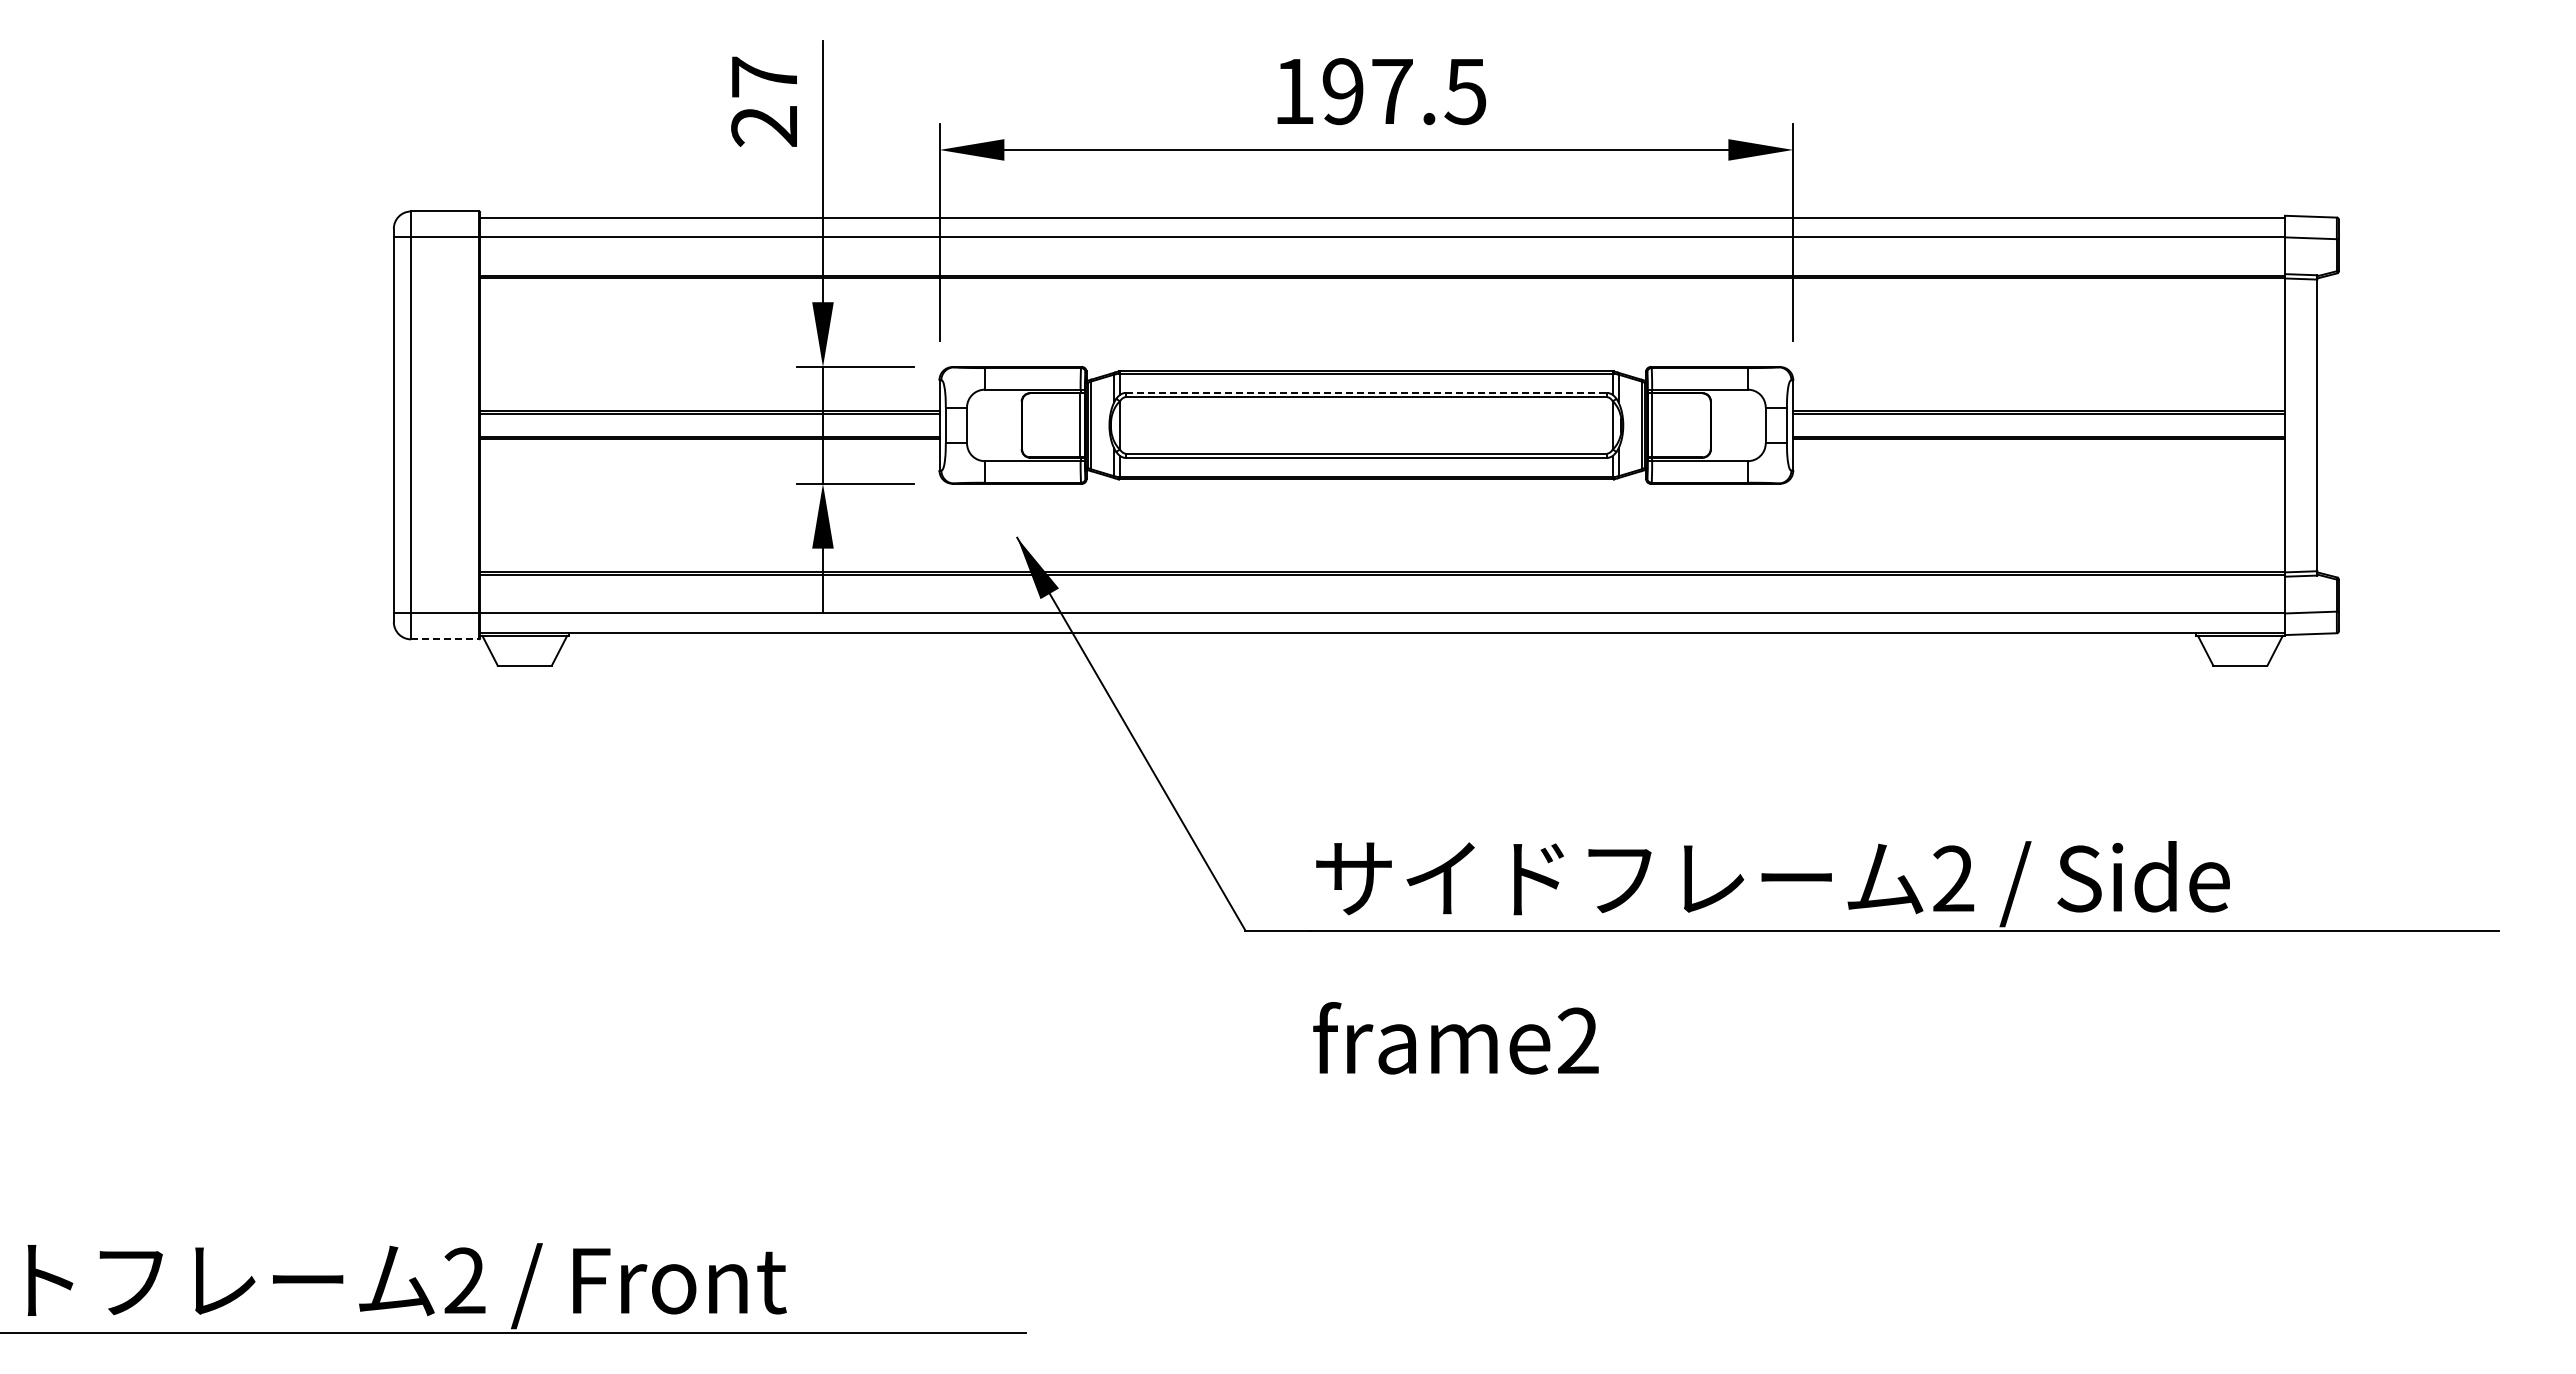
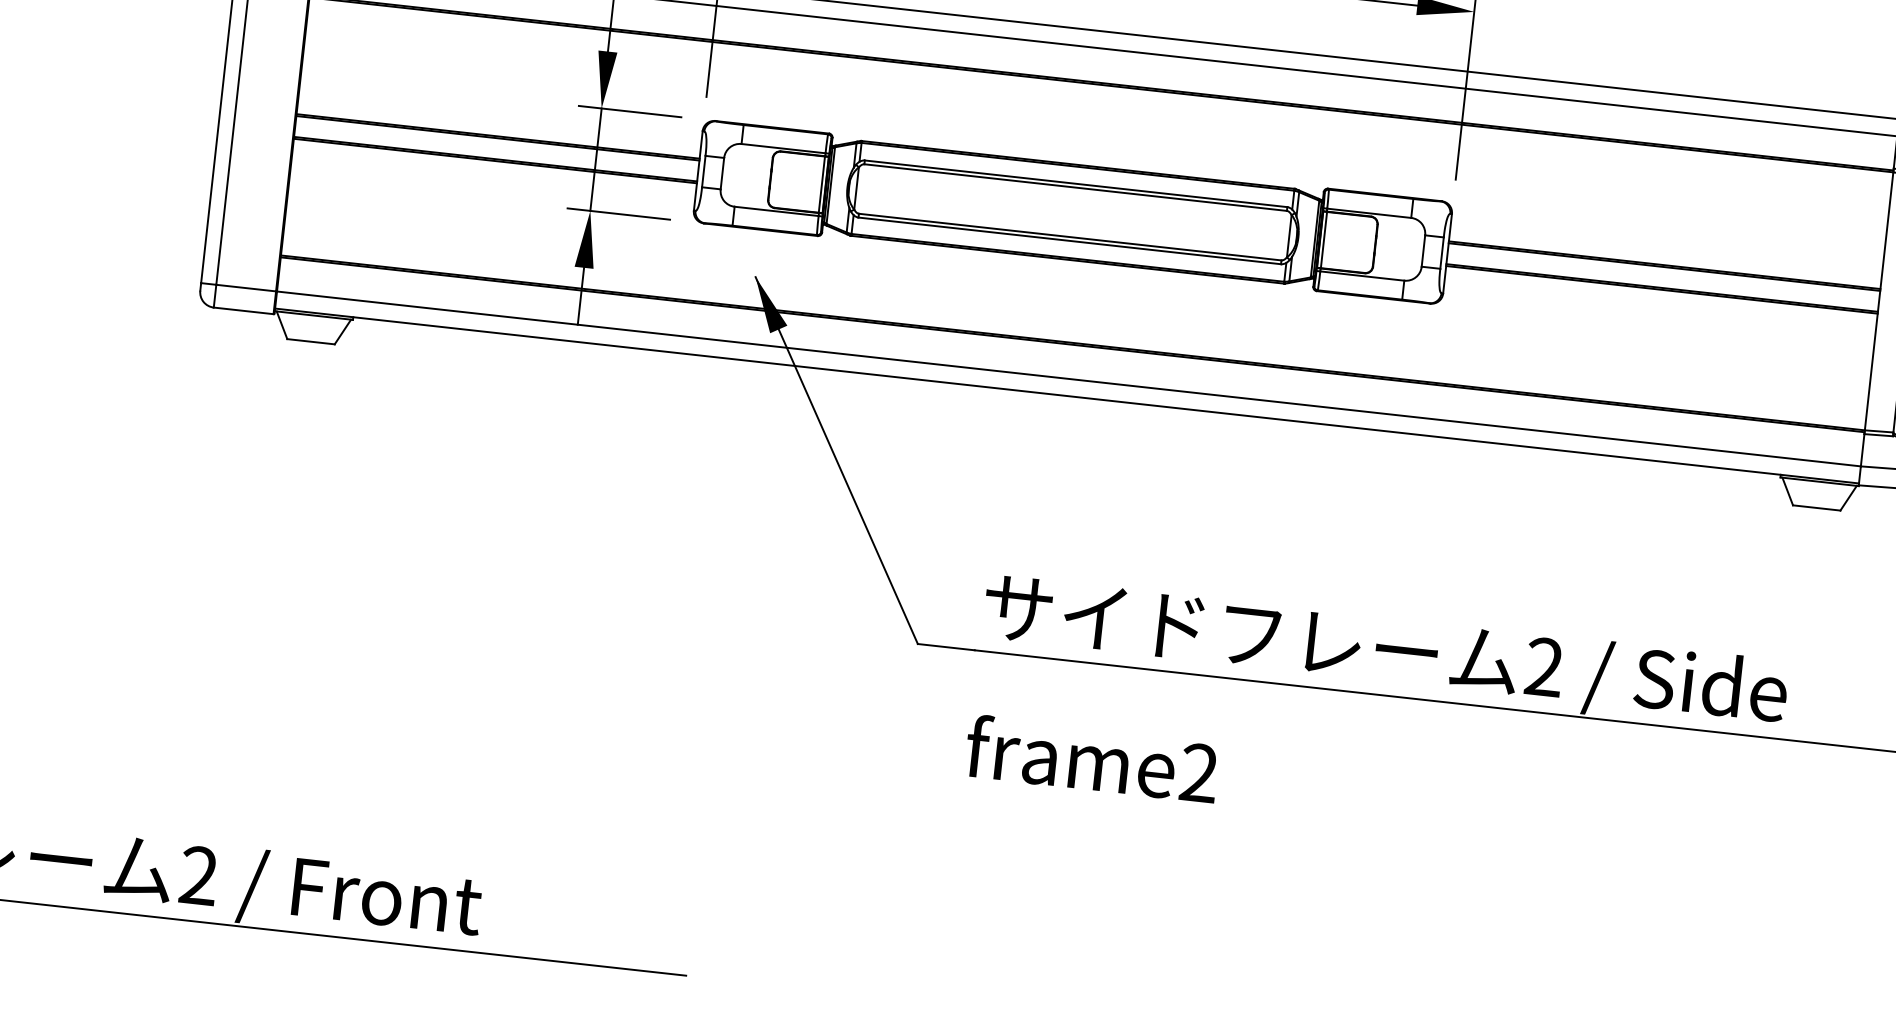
line: (1366, 392) -> (1076, 183), dashed -> solid
line: (445, 639) -> (243, 311), dashed -> solid

